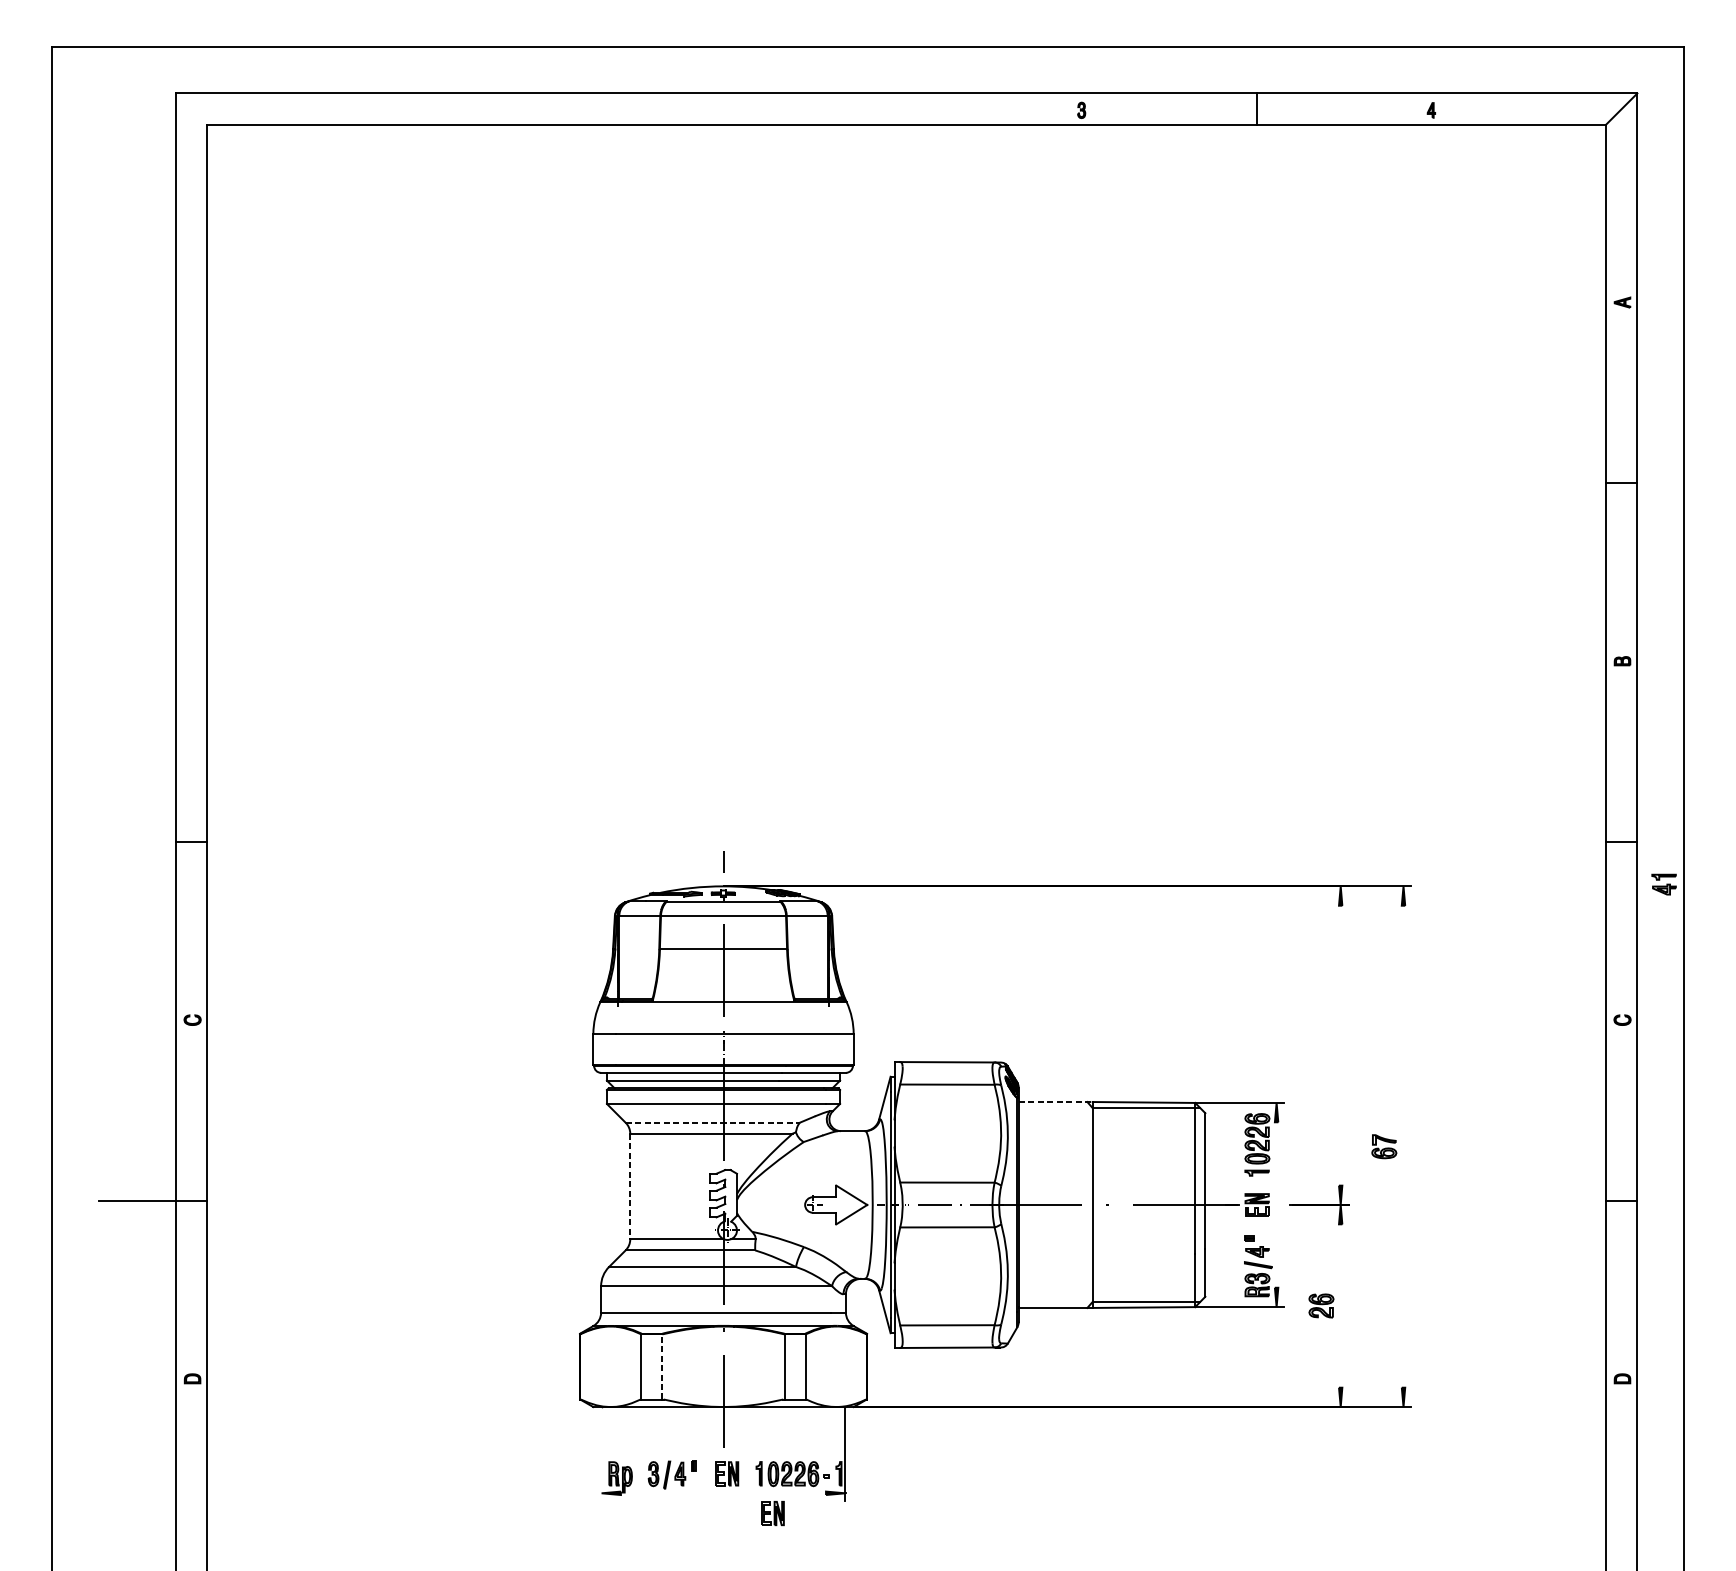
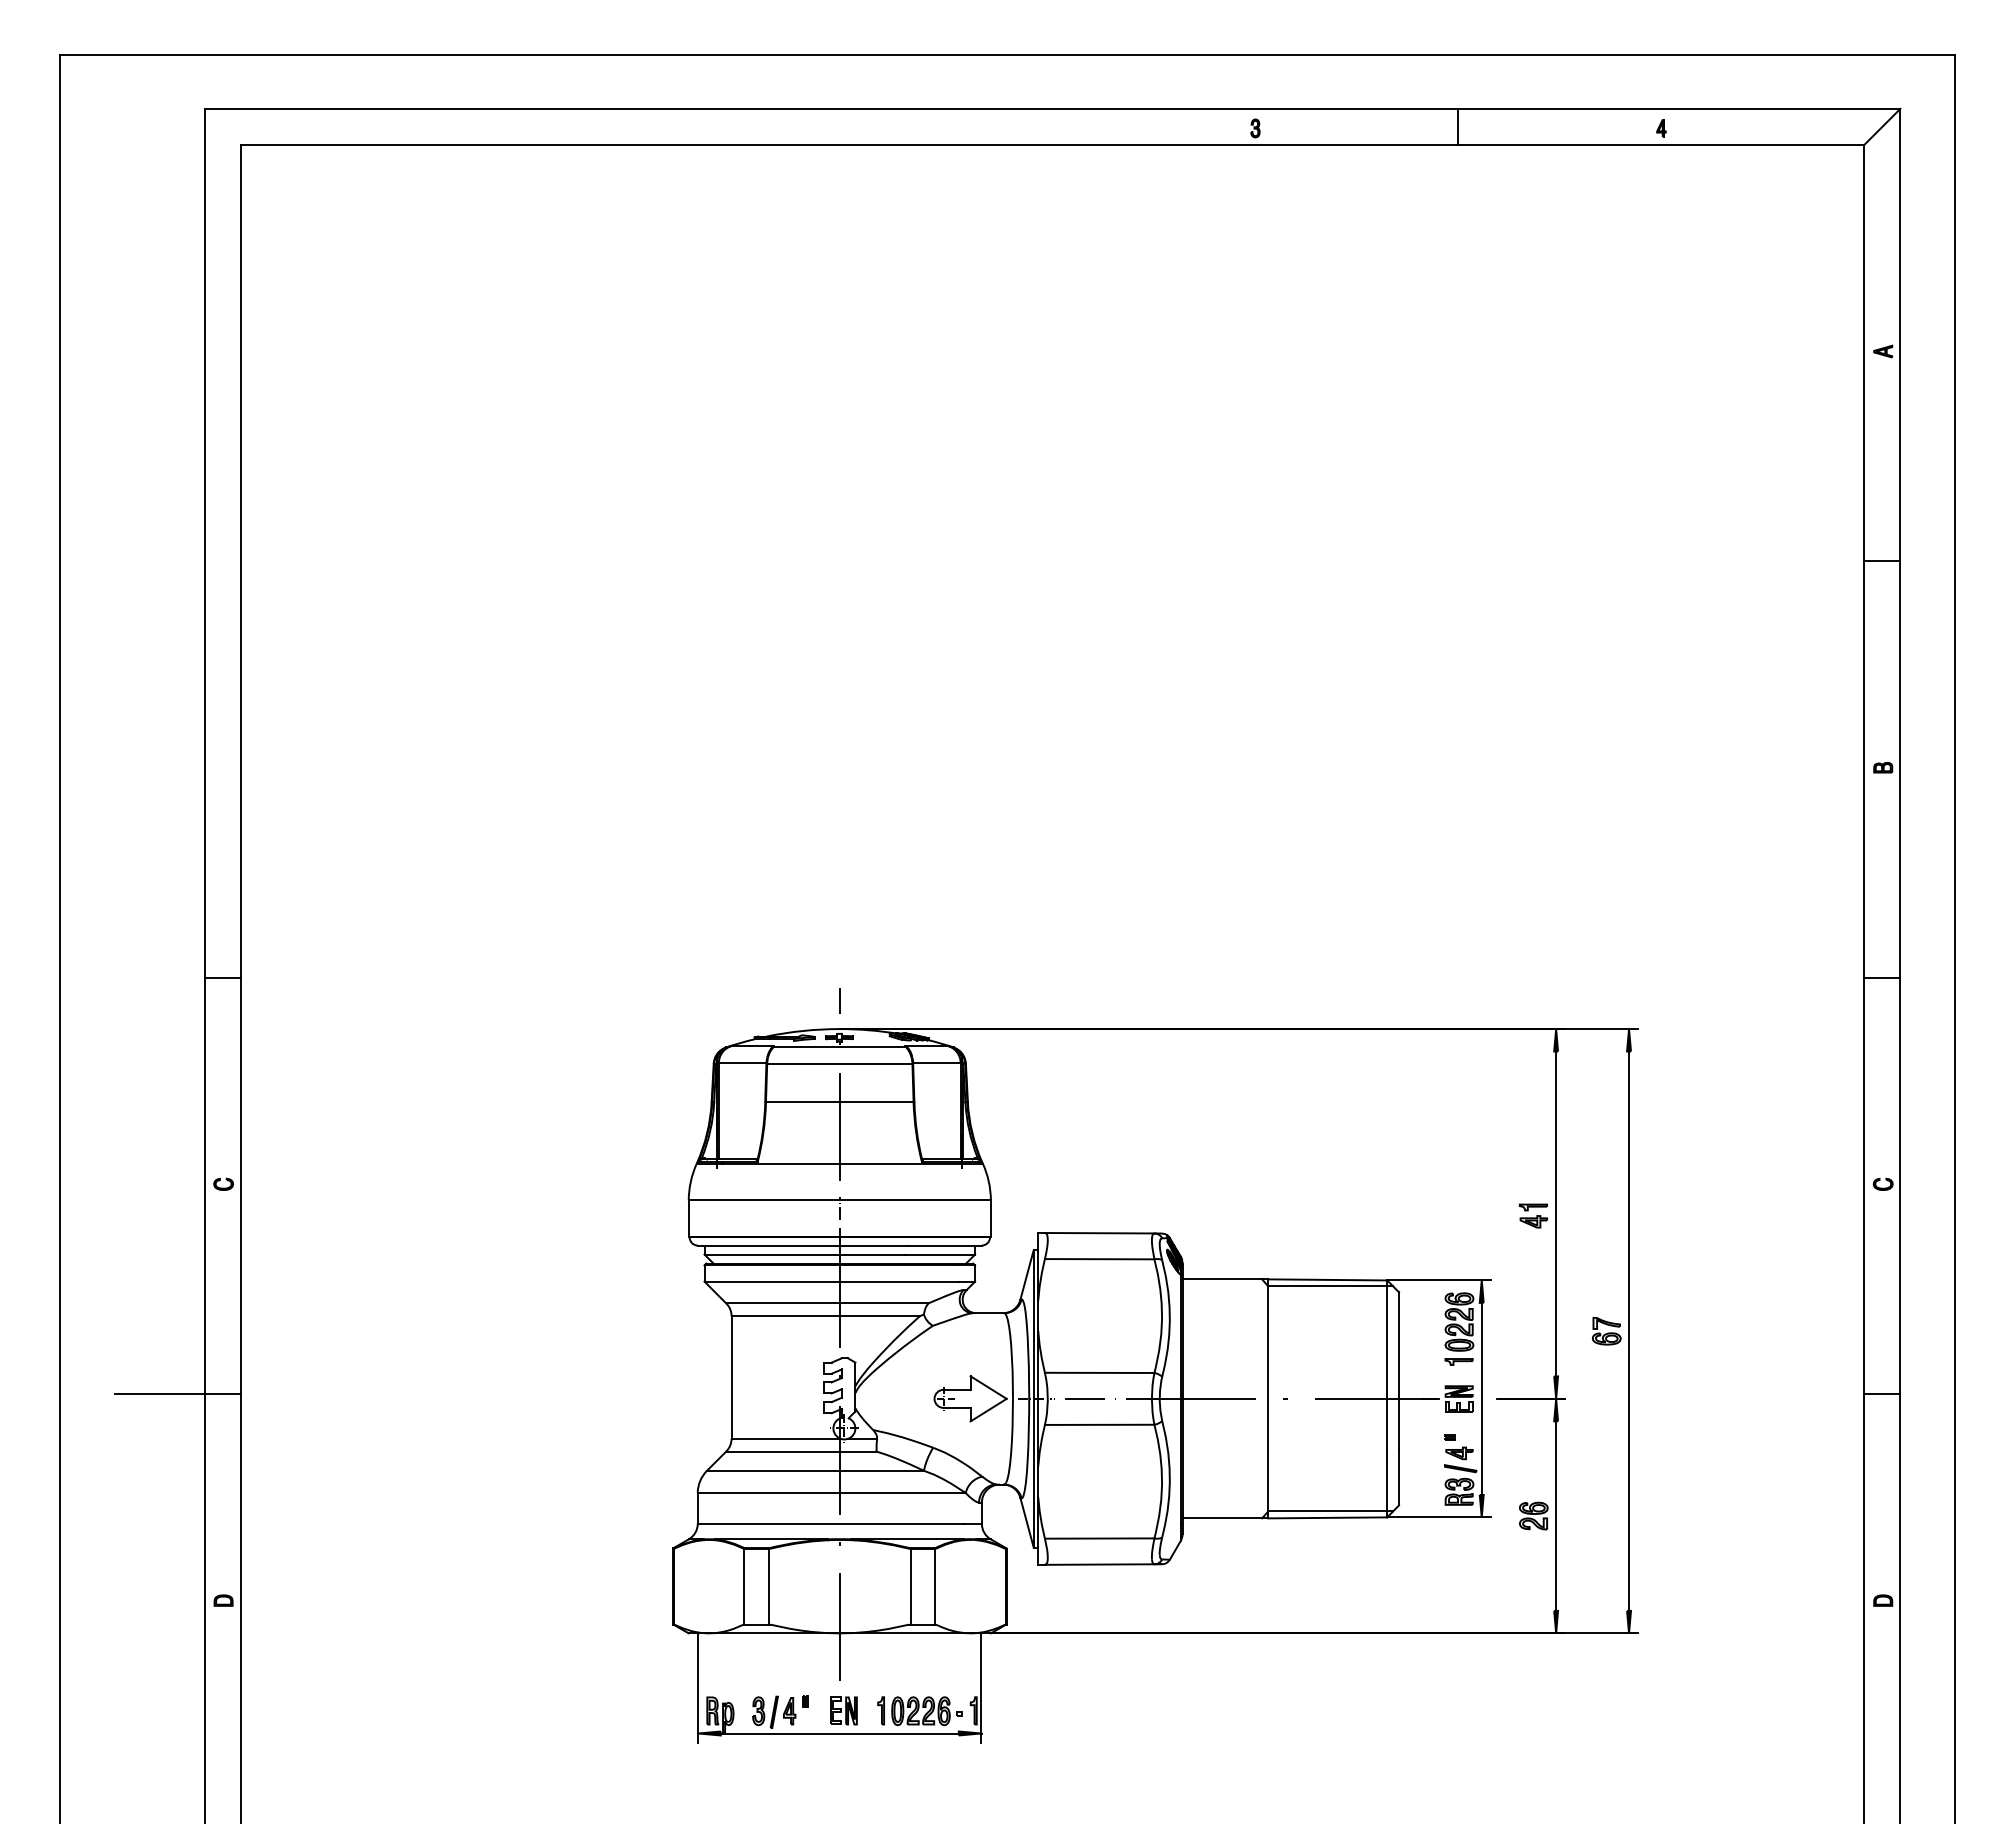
part: (1663, 884) -> (1532, 1215), moved
line: (1341, 1045) -> (1556, 1213), added
line: (1055, 1102) -> (1225, 1279), dashed -> solid
line: (712, 1122) -> (827, 1303), dashed -> solid
line: (1403, 1146) -> (1629, 1330), added
line: (630, 1186) -> (731, 1377), dashed -> solid
line: (1276, 1204) -> (1481, 1398), added
line: (1341, 1305) -> (1556, 1515), added
line: (662, 1366) -> (768, 1586), dashed -> solid
line: (601, 1453) -> (698, 1687), added
line: (723, 1493) -> (839, 1733), added
part: (772, 1513) -> (896, 1756), removed

